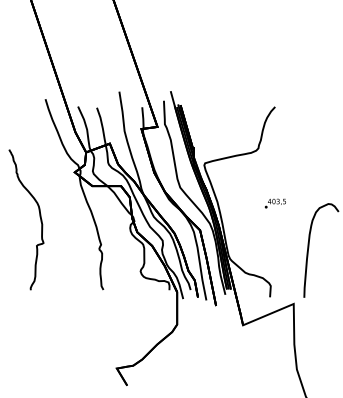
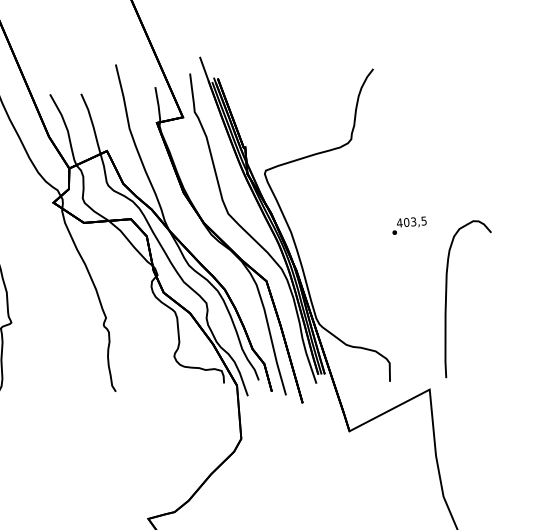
text: (274, 203) -> (407, 225), moved

